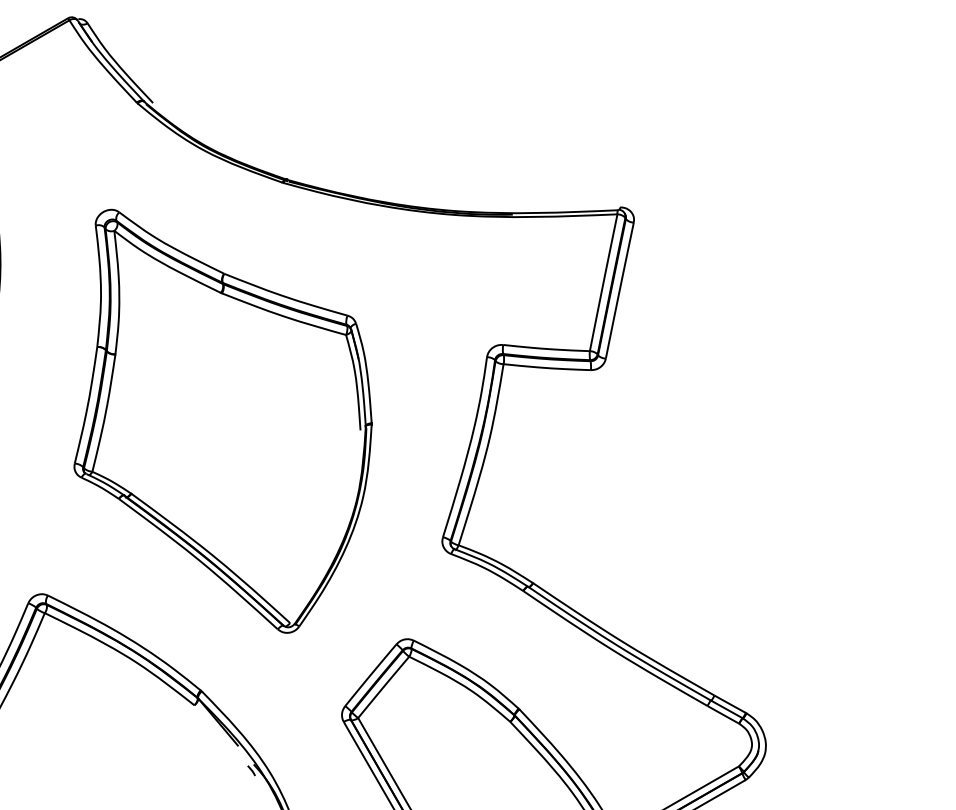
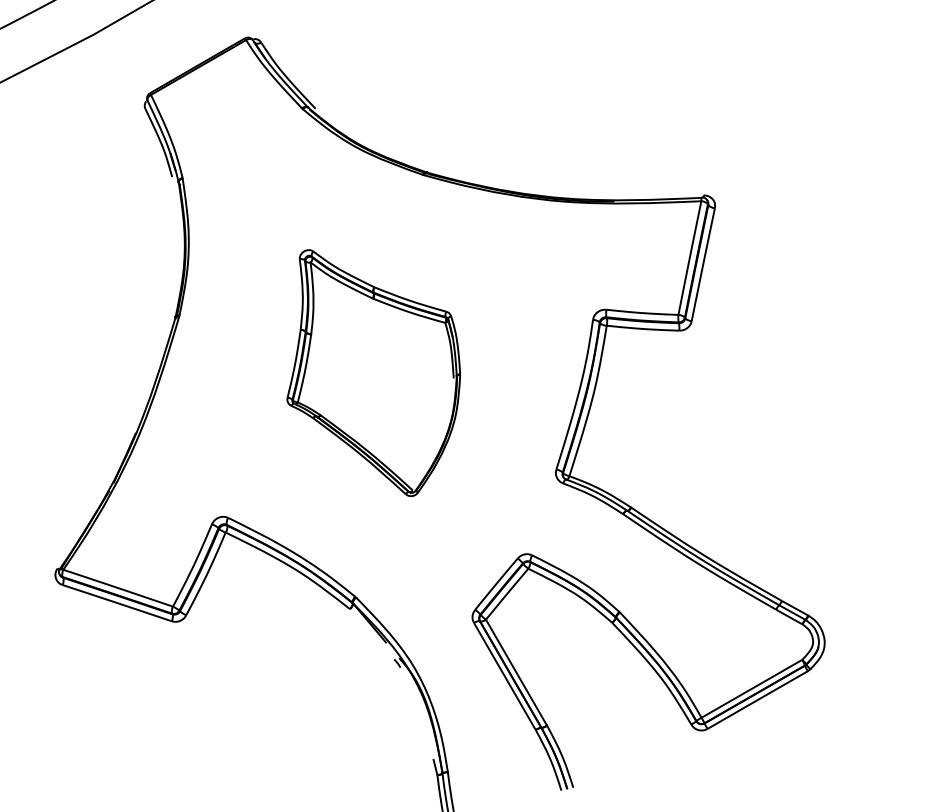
part: (222, 420) -> (373, 372), size x0.7

